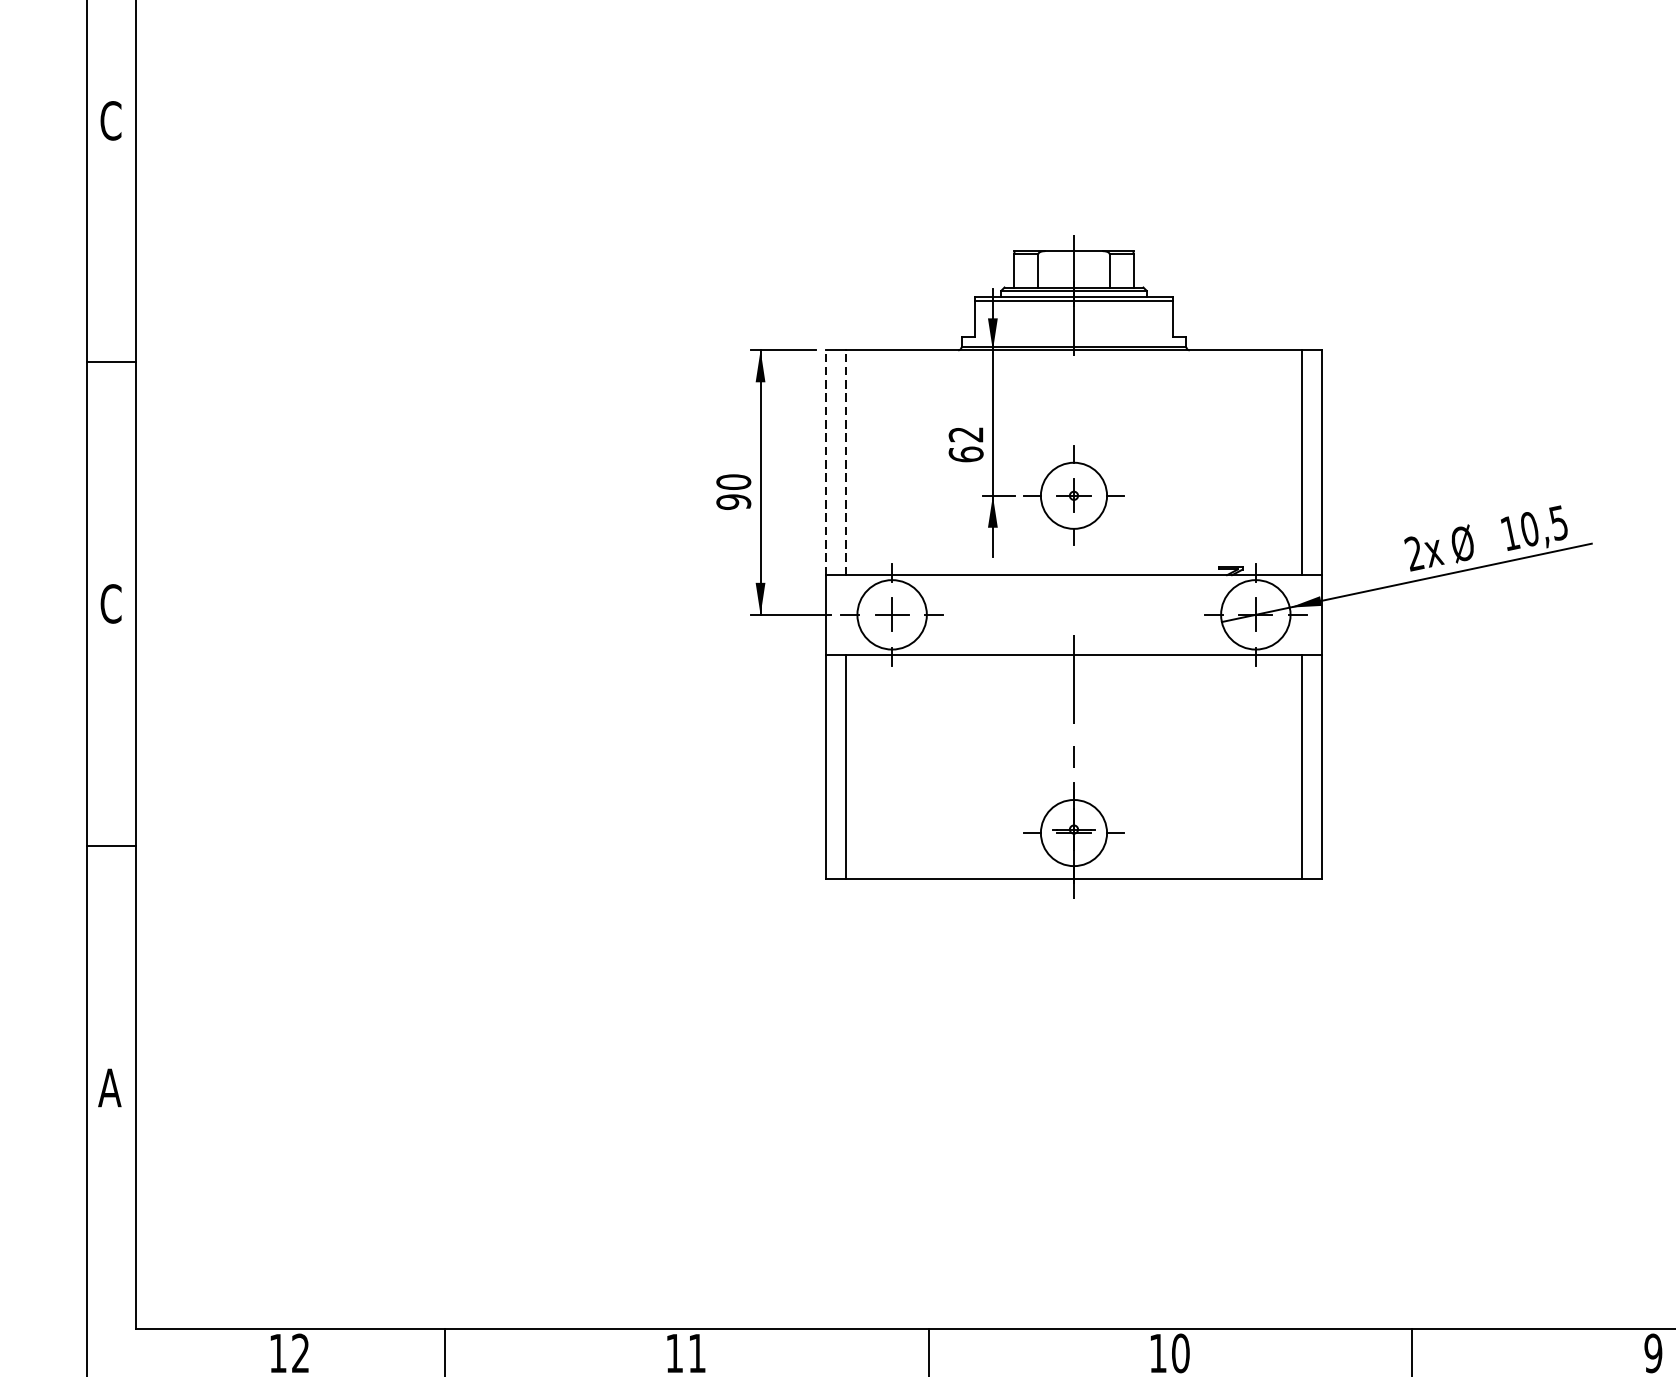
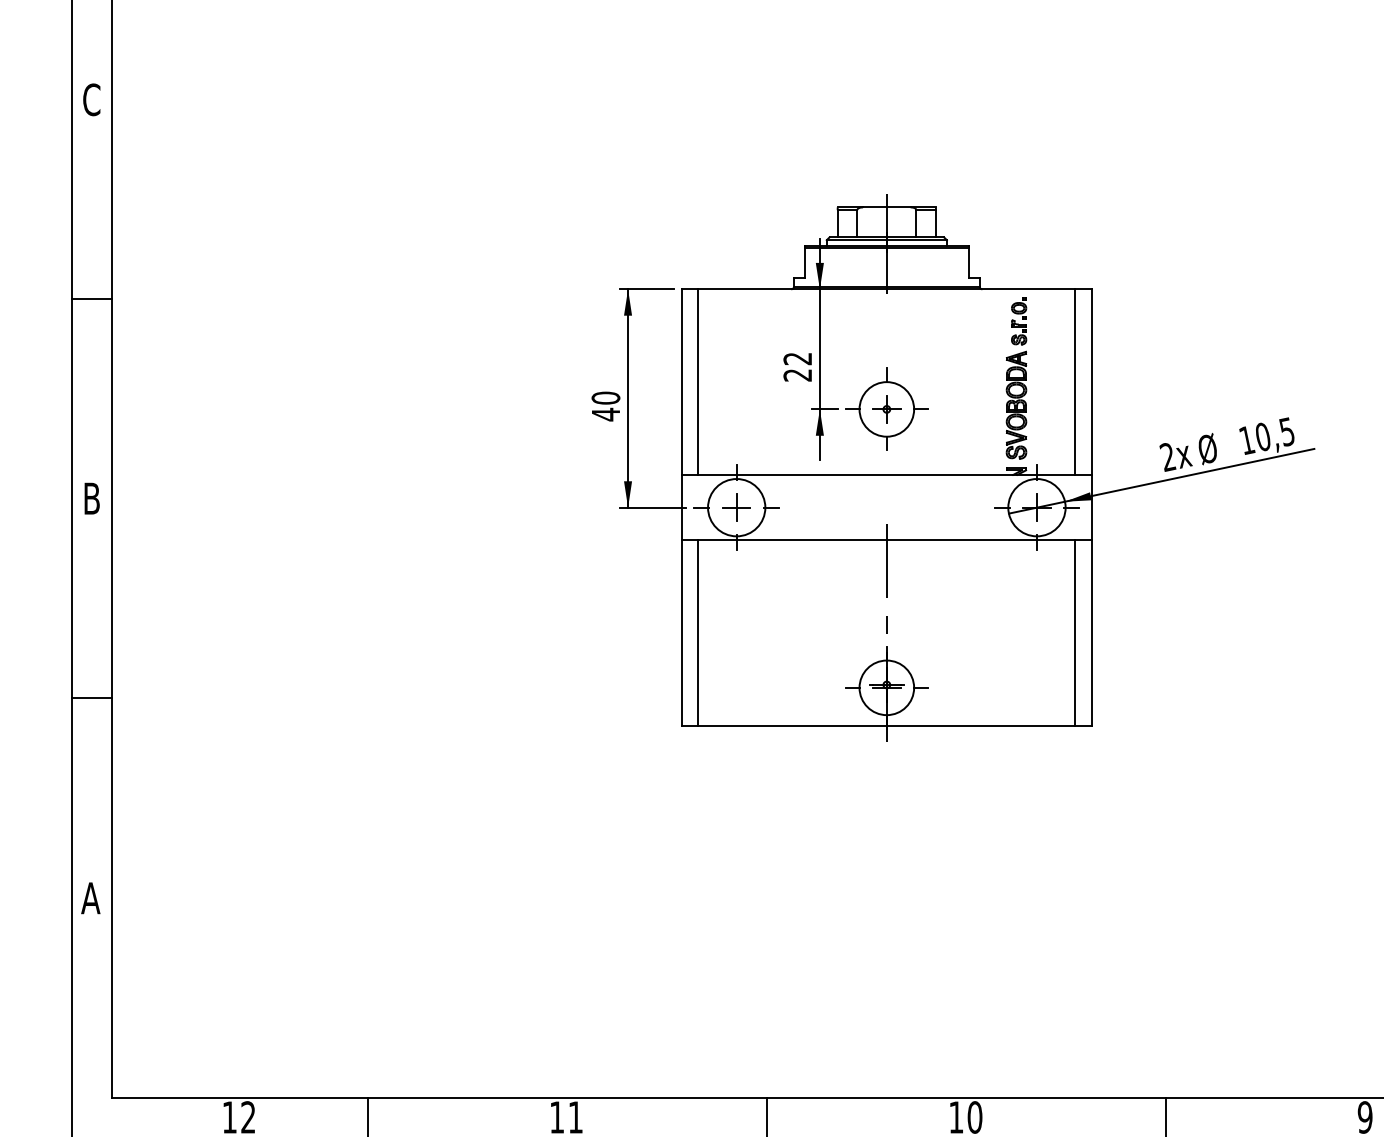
text: (965, 453) -> (797, 374), 62 -> 22
part: (1231, 458) -> (1016, 378), added
line: (826, 463) -> (682, 382), dashed -> solid
line: (845, 463) -> (698, 382), dashed -> solid
text: (733, 501) -> (605, 414), 90 -> 40
text: (110, 603) -> (91, 498), C -> B

